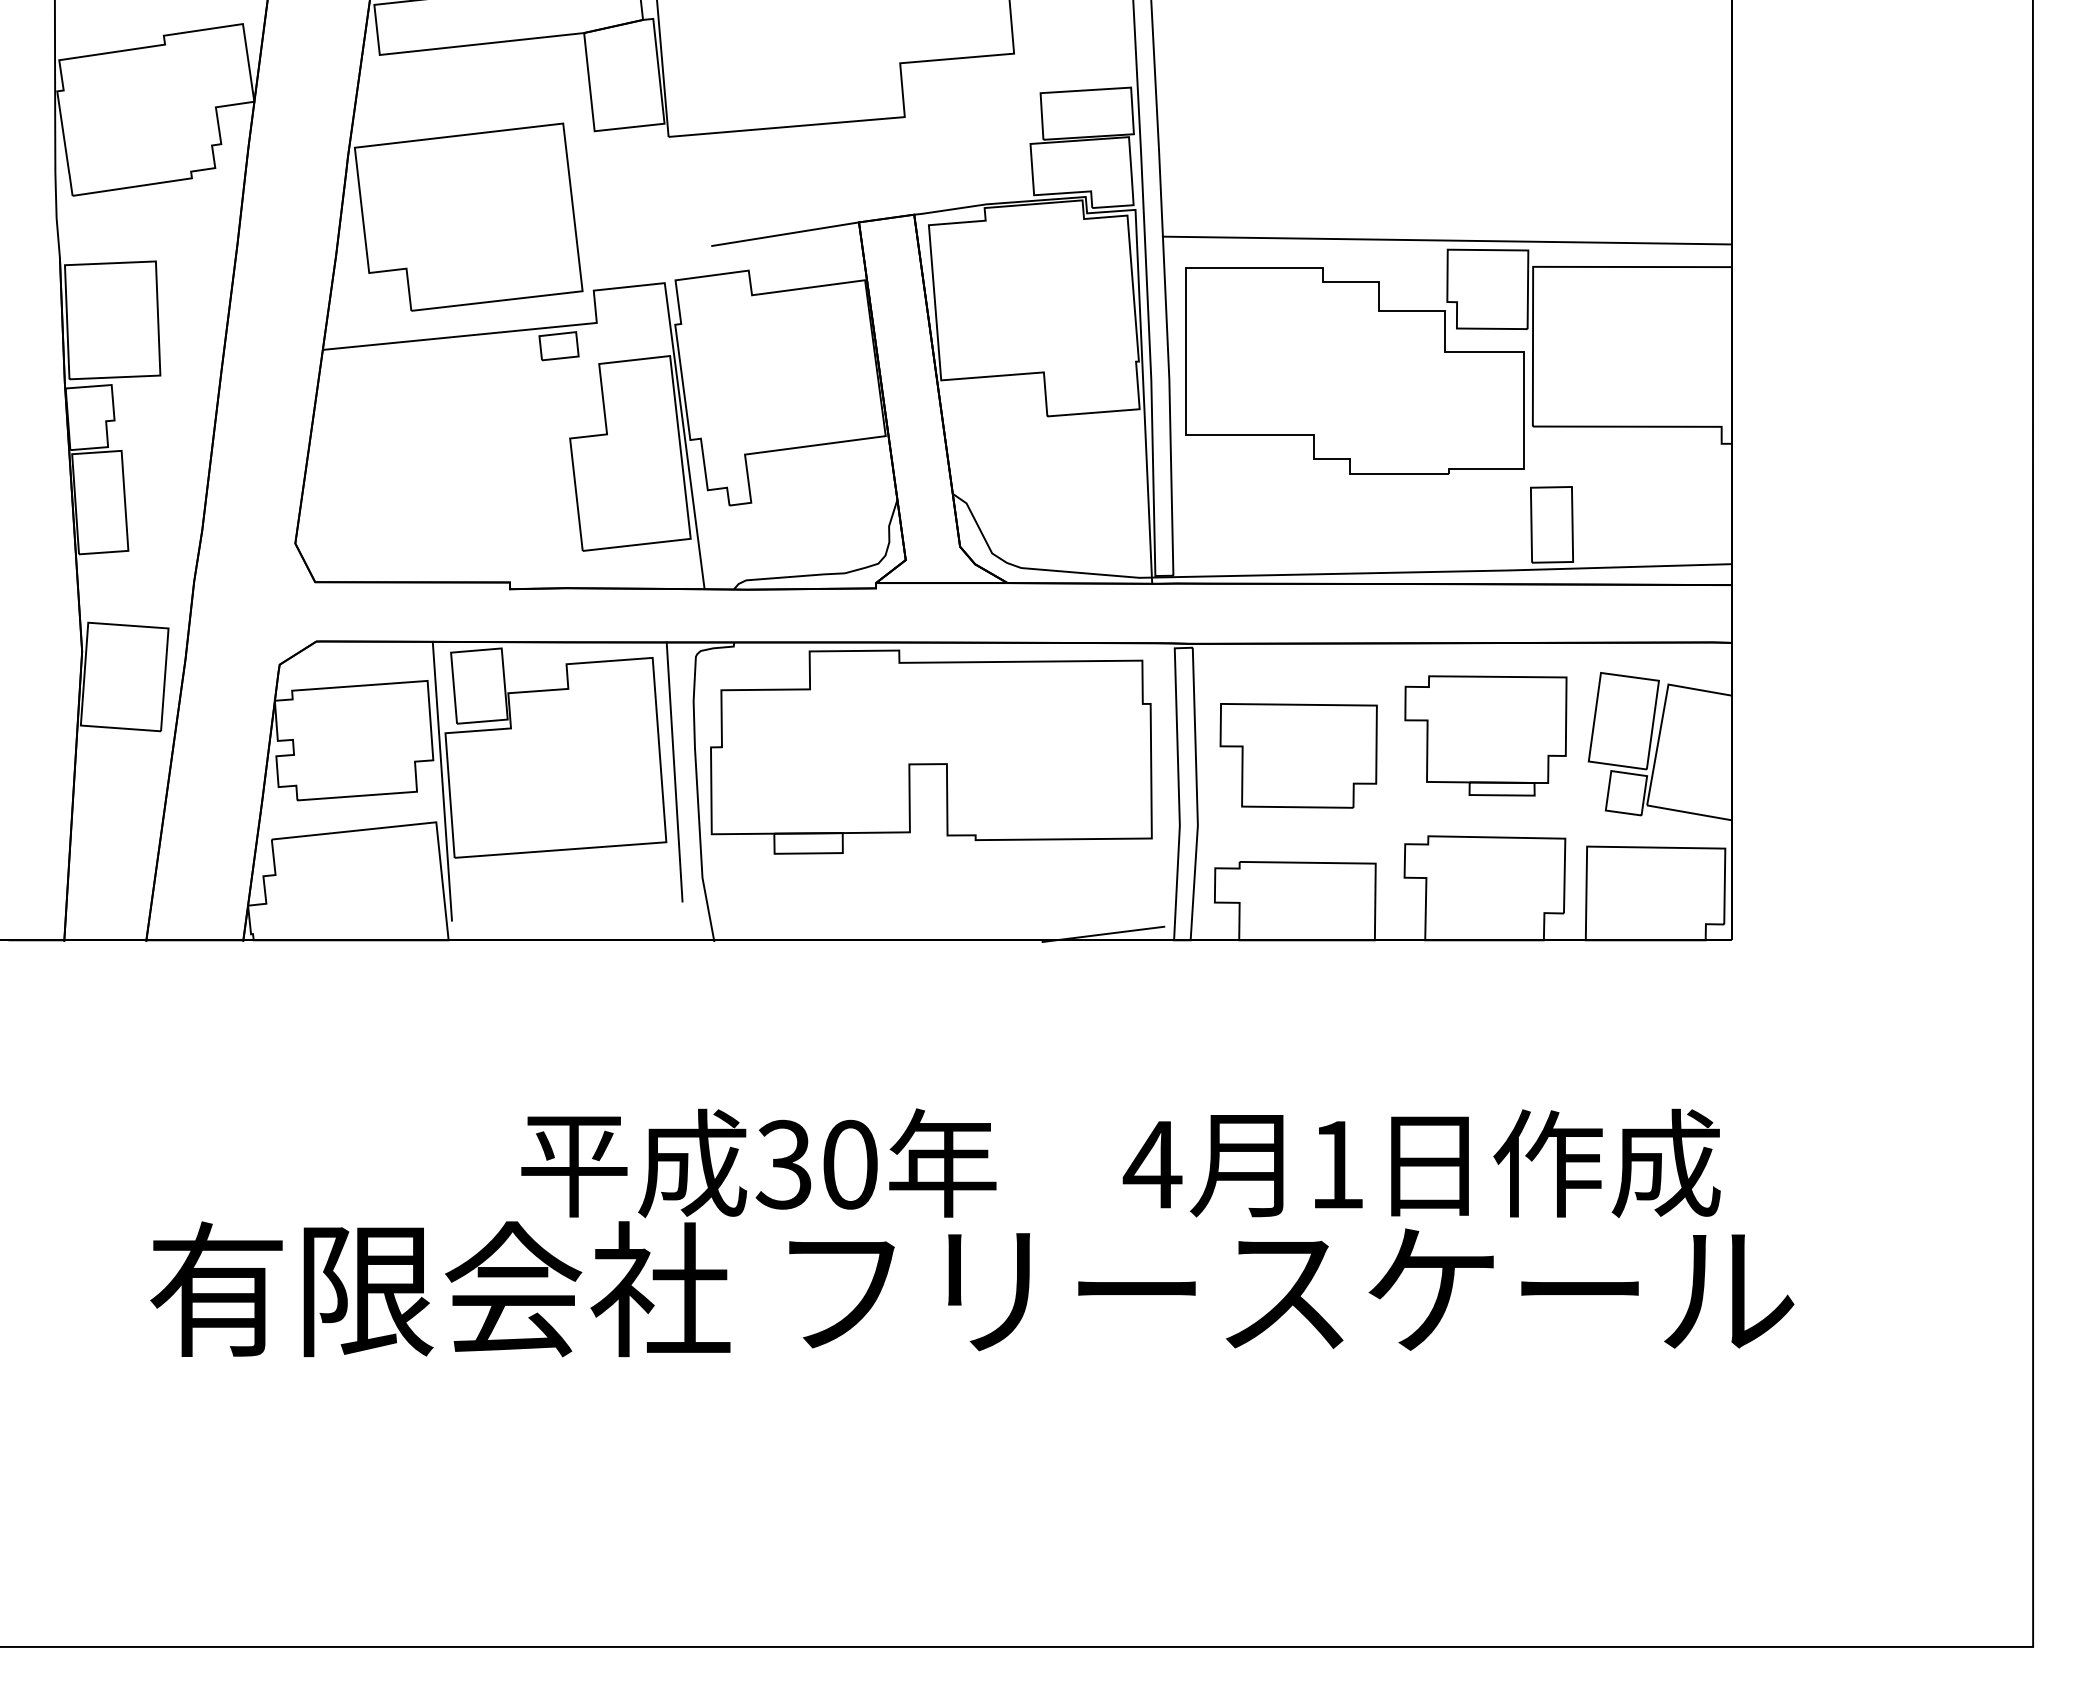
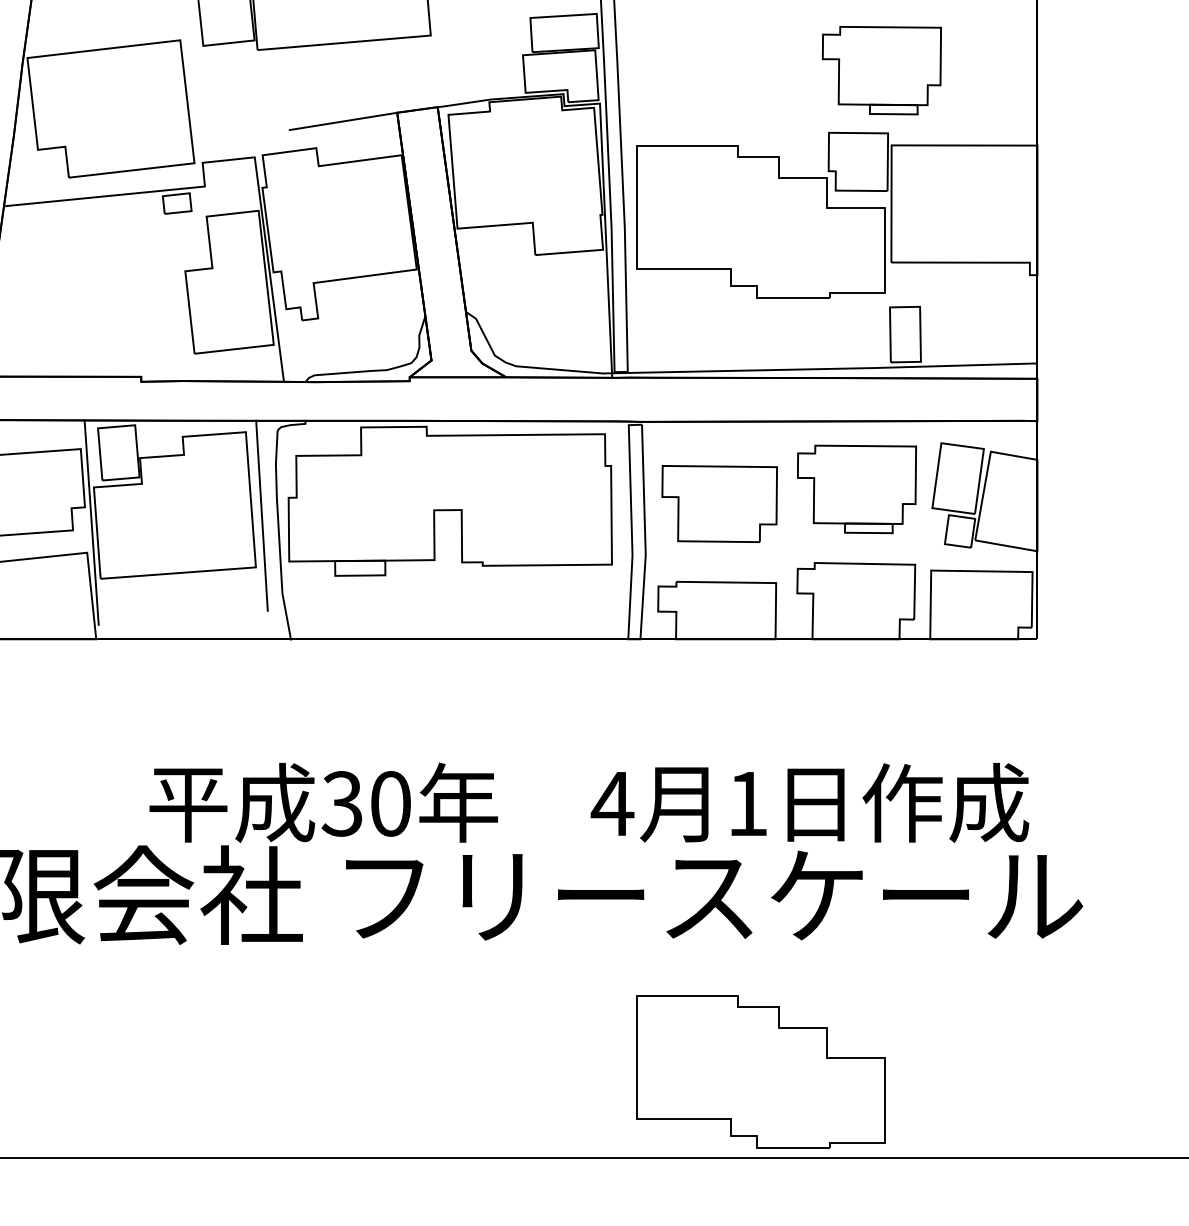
part: (1519, 164) -> (881, 70), added
line: (1446, 240) -> (828, 126), removed
line: (1103, 933) -> (576, 634), removed
part: (1354, 1529) -> (760, 1071), added

